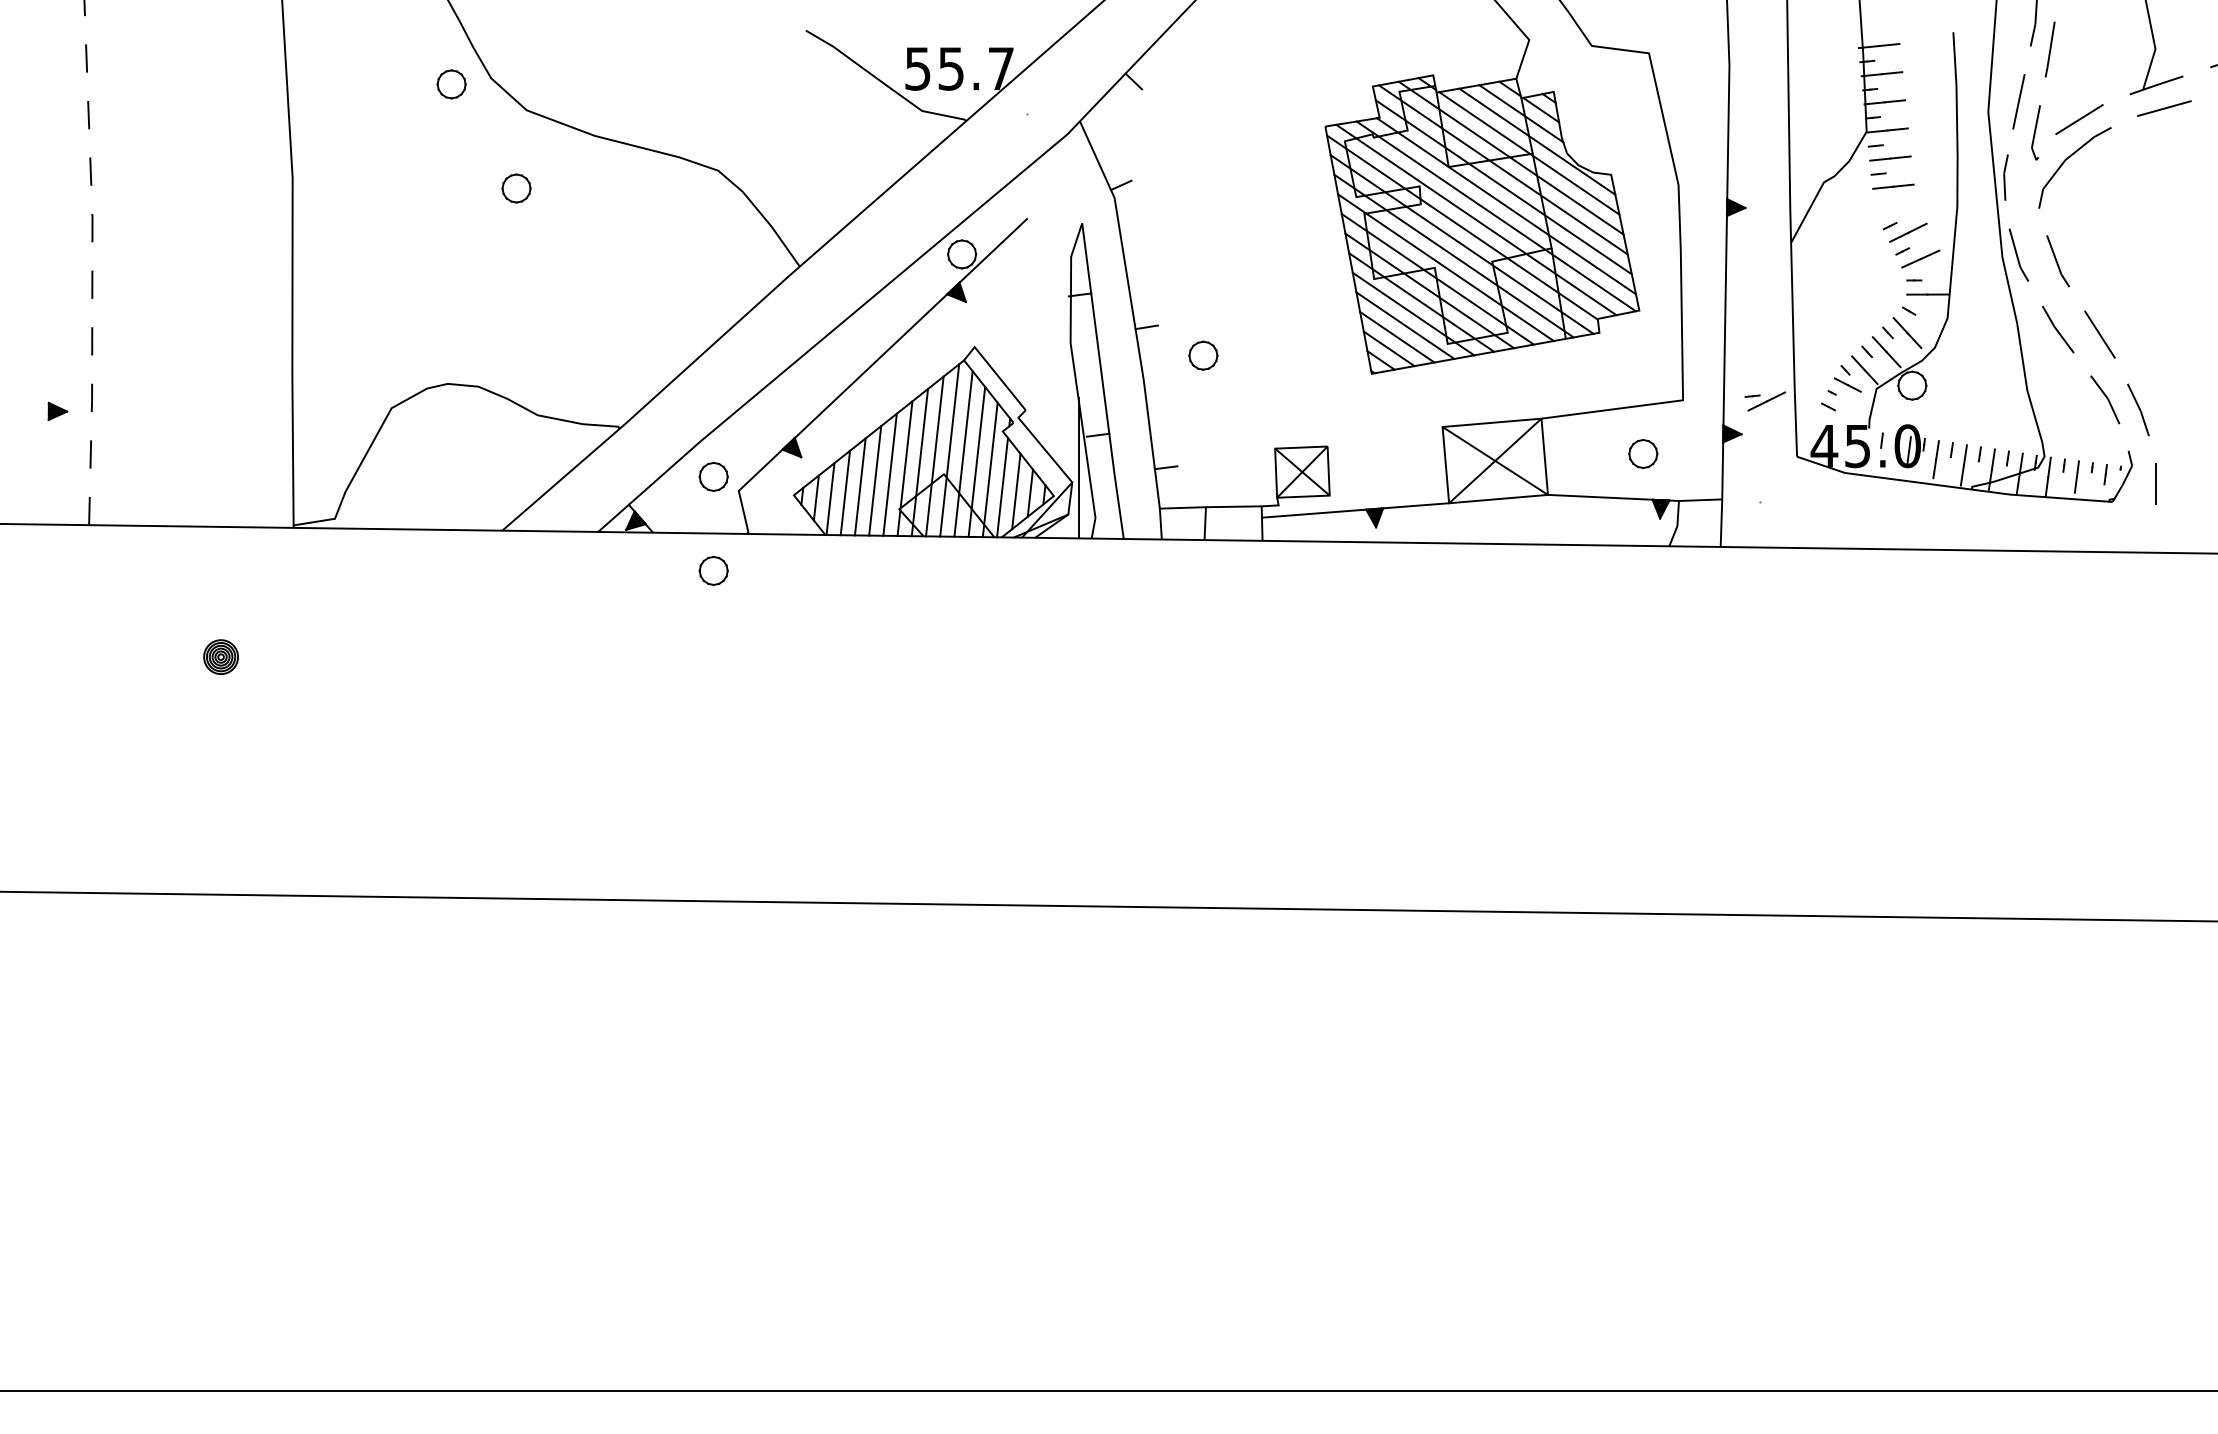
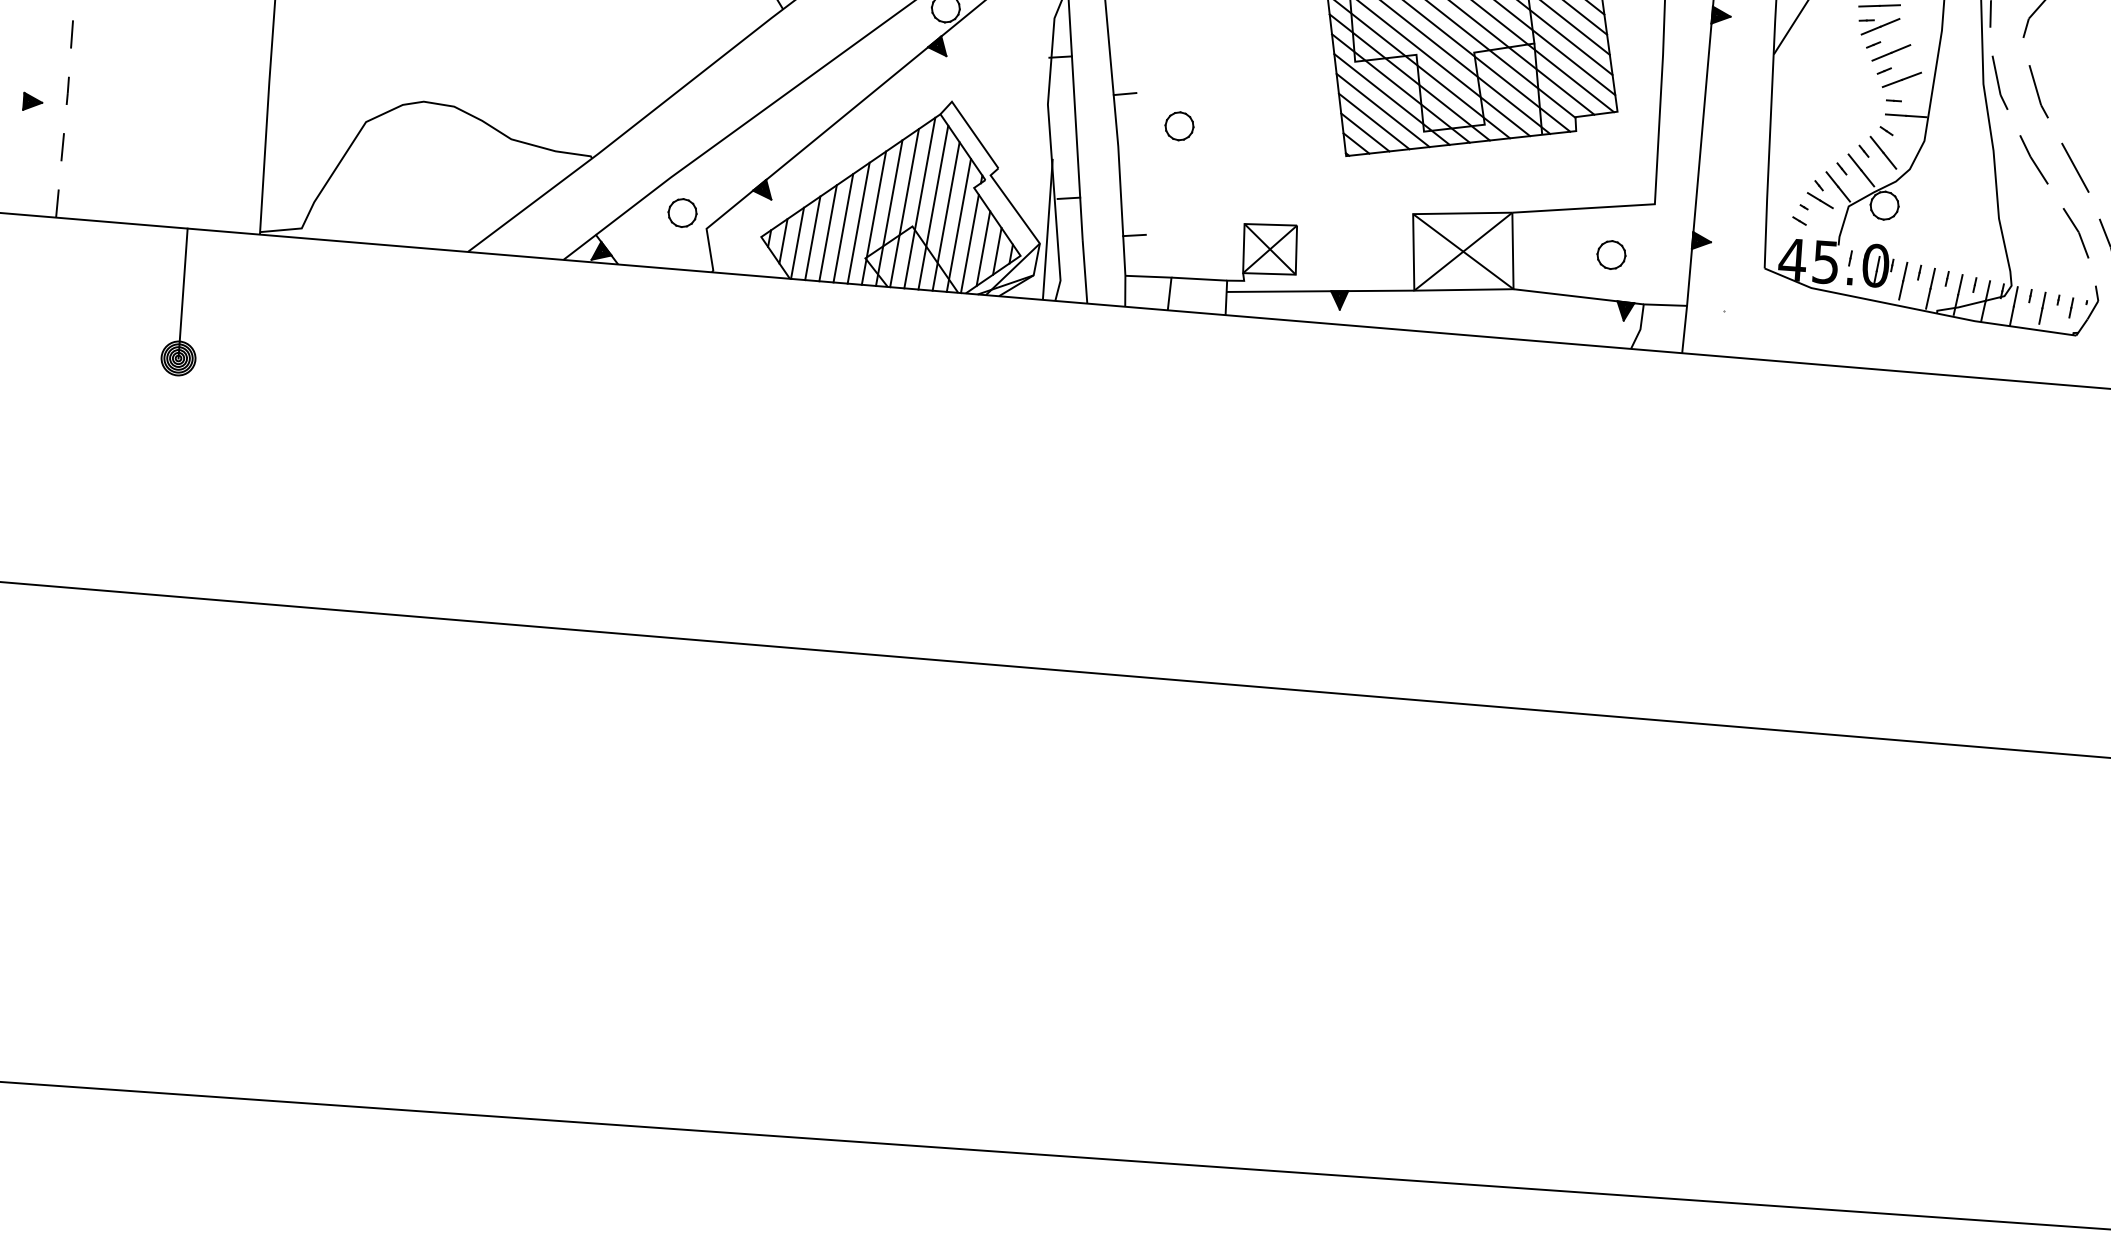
part: (1765, 401) -> (1879, 26), moved
part: (713, 570) -> (675, 306), removed
line: (221, 592) -> (183, 294), added

